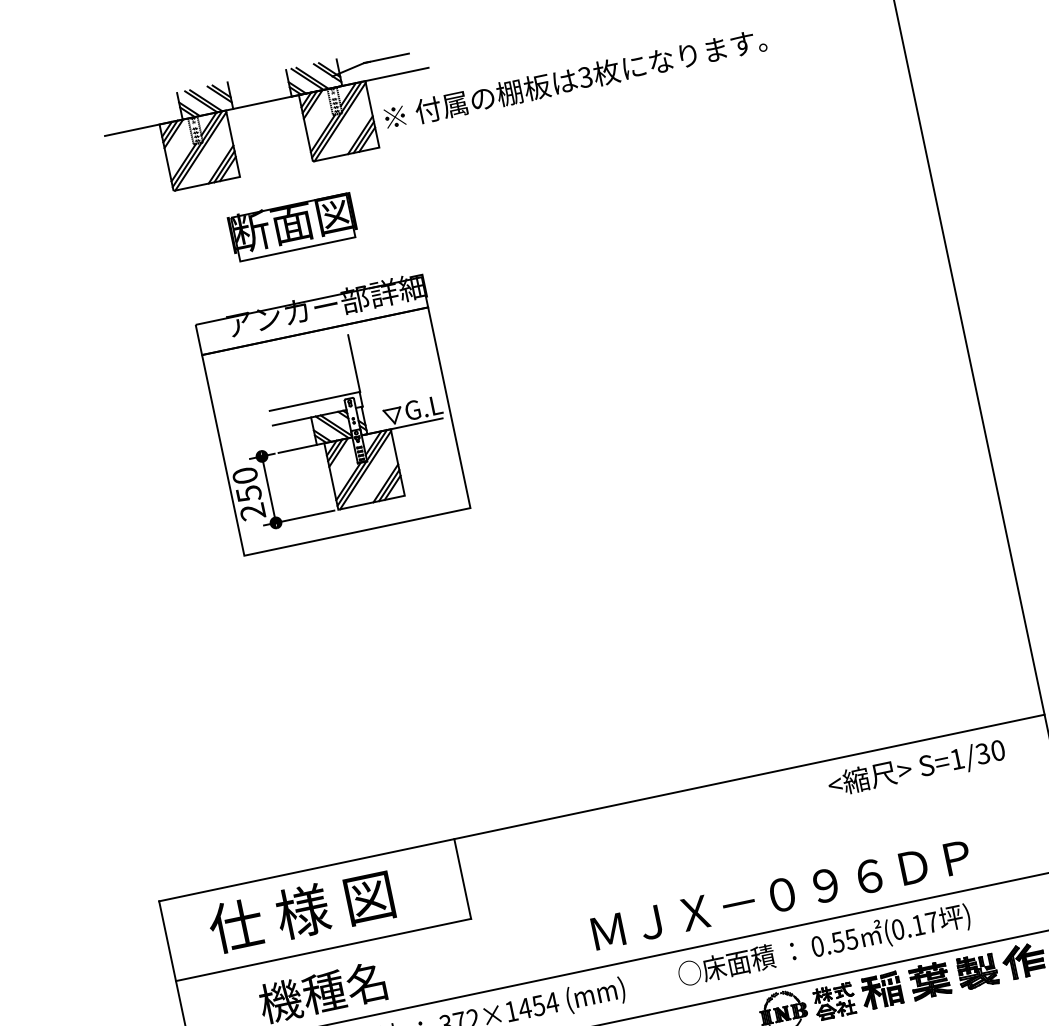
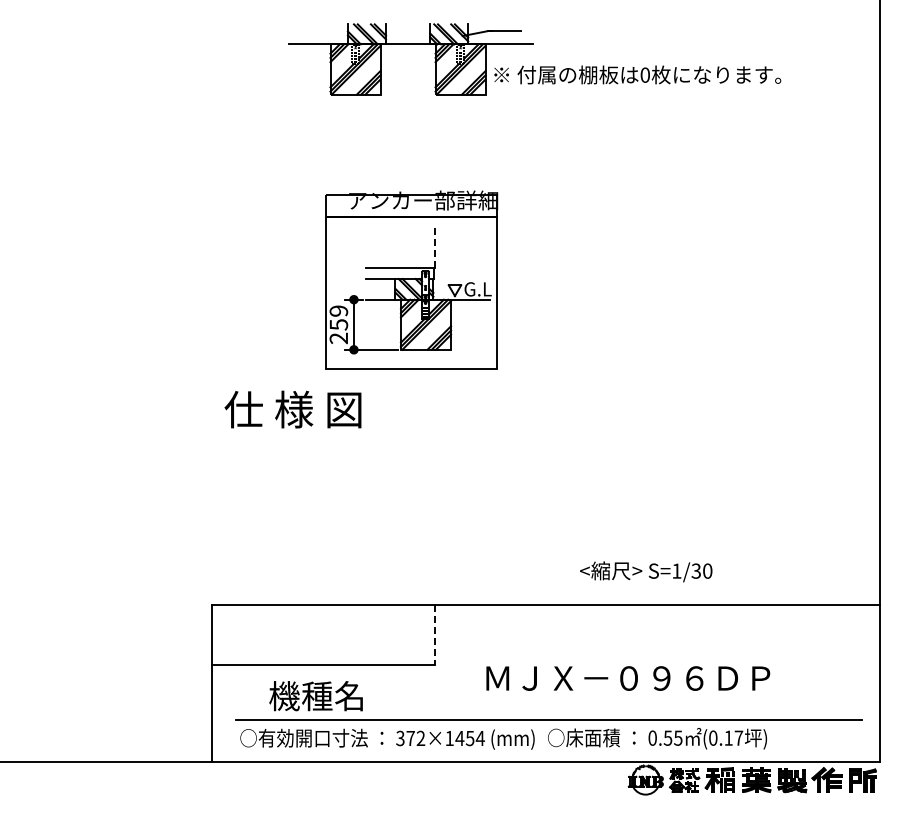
text: (584, 76) -> (644, 74), 3 -> 0
part: (291, 226) -> (410, 138), removed
line: (353, 363) -> (434, 246), solid -> dashed
text: (244, 475) -> (338, 310), 250 -> 259
text: (916, 768) -> (646, 571), moved
line: (462, 879) -> (434, 635), solid -> dashed
text: (781, 894) -> (628, 678), moved
text: (300, 911) -> (292, 409), moved
text: (824, 945) -> (657, 738), moved

